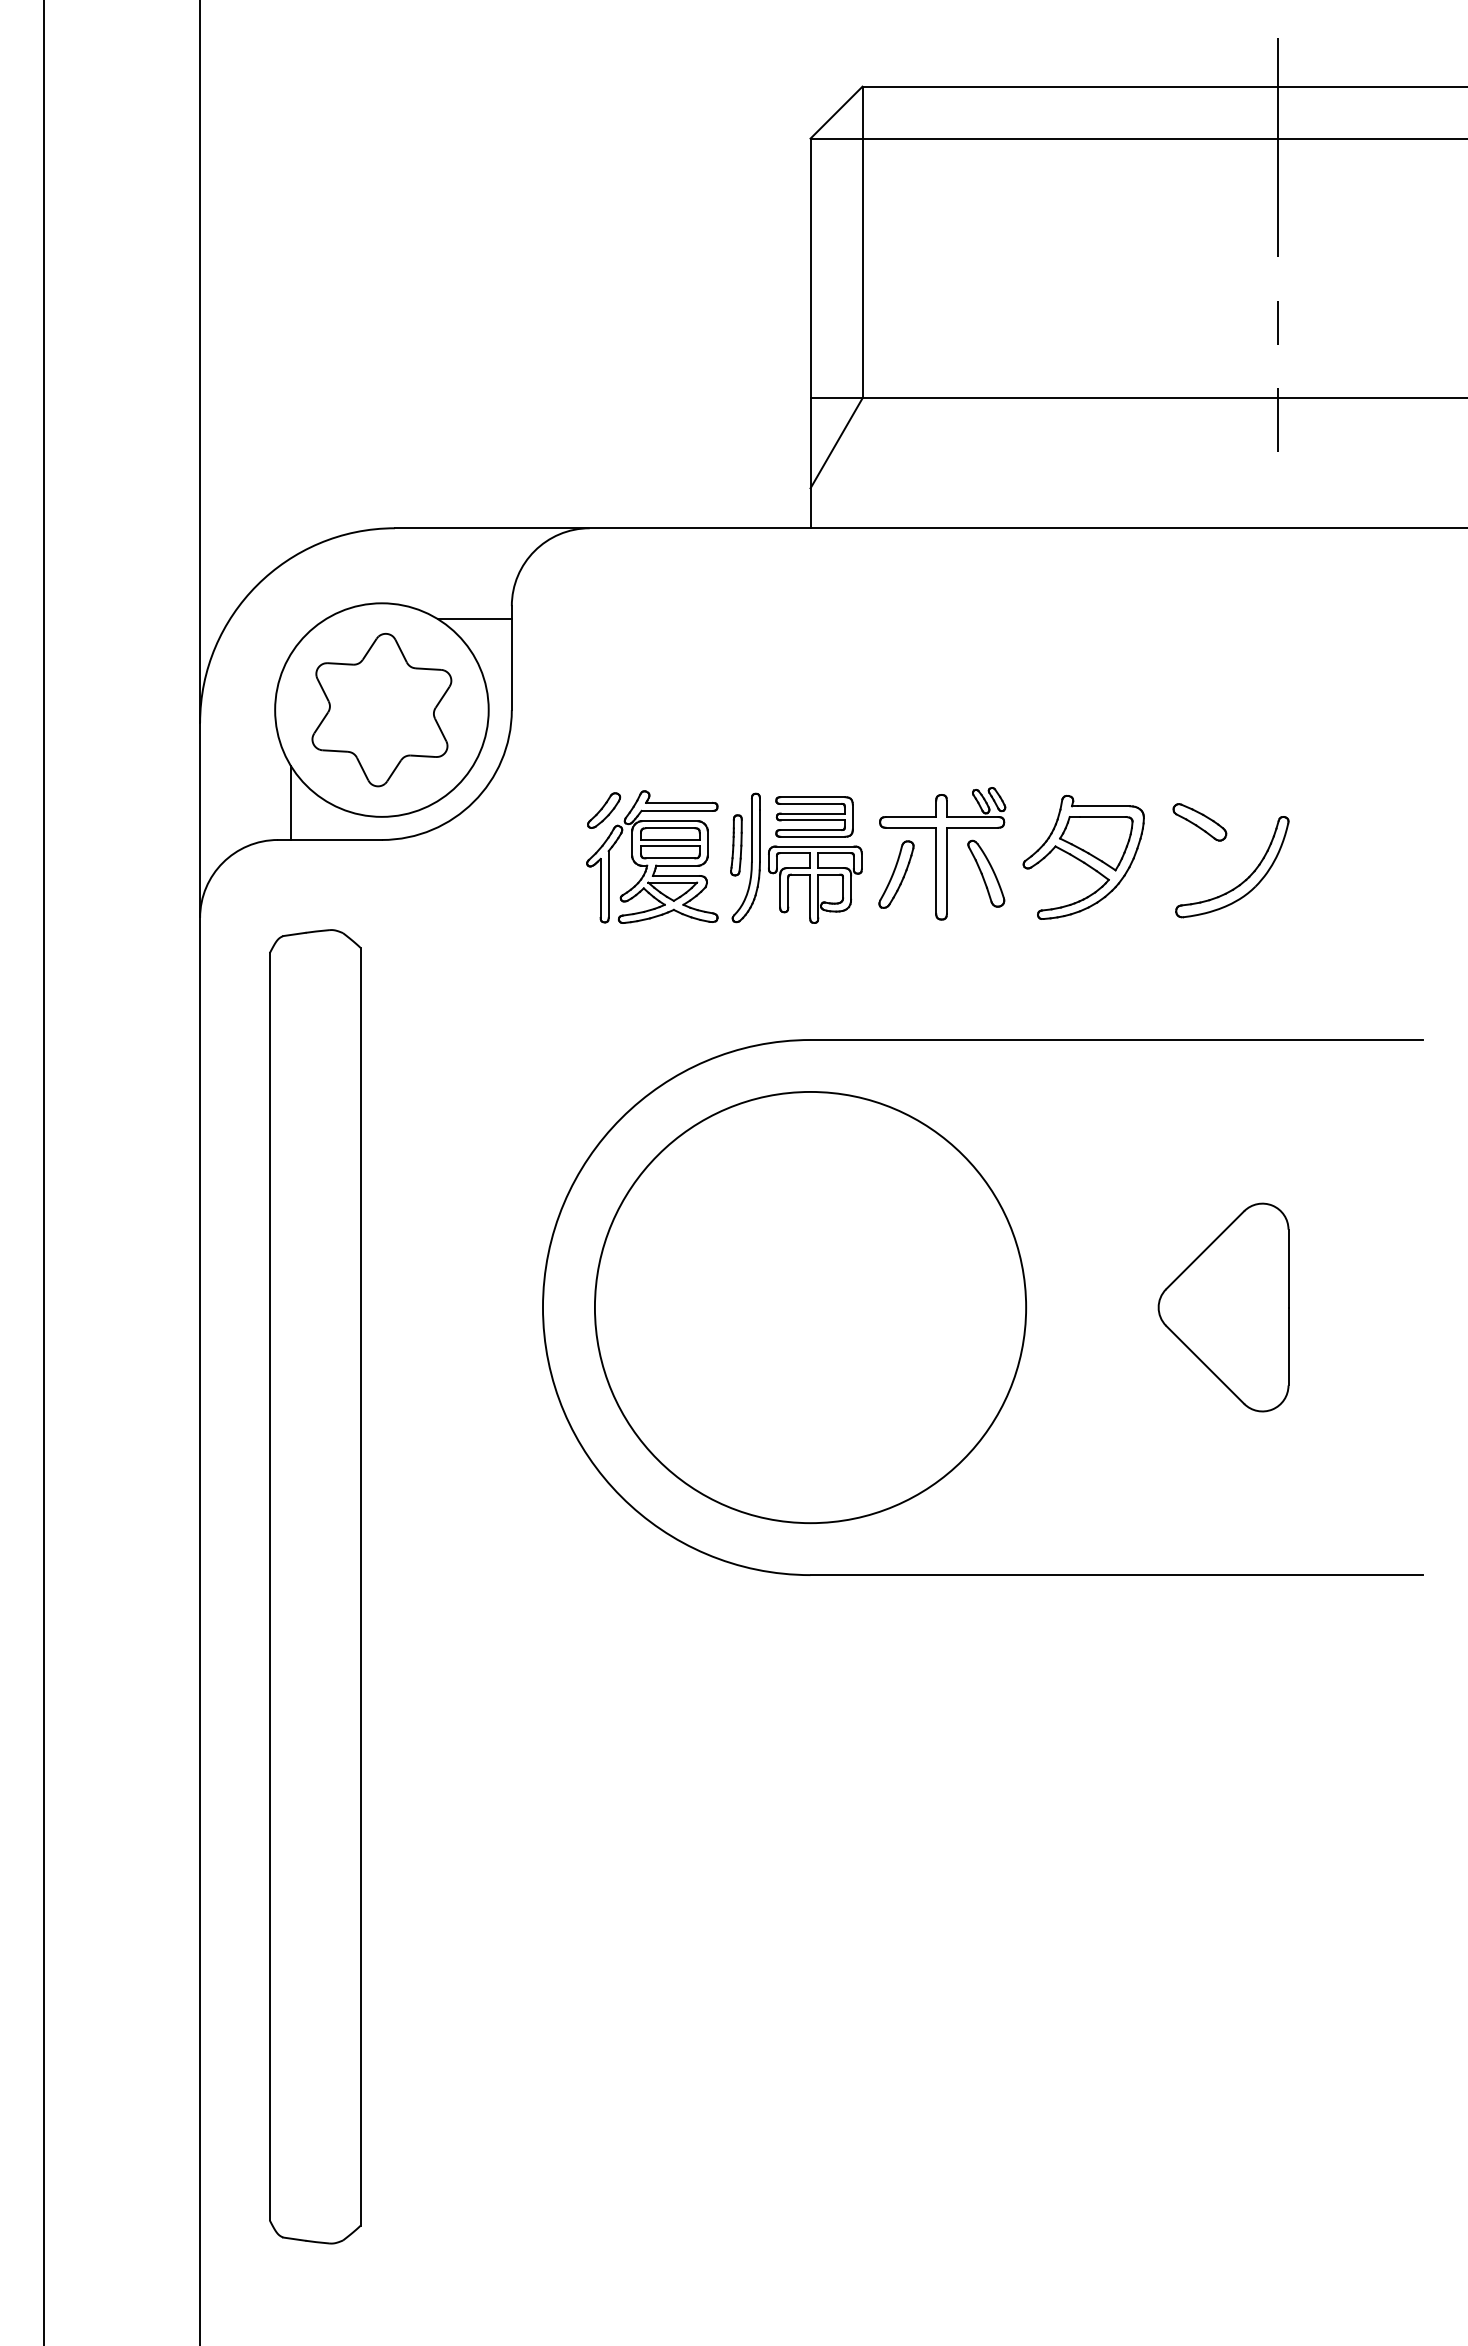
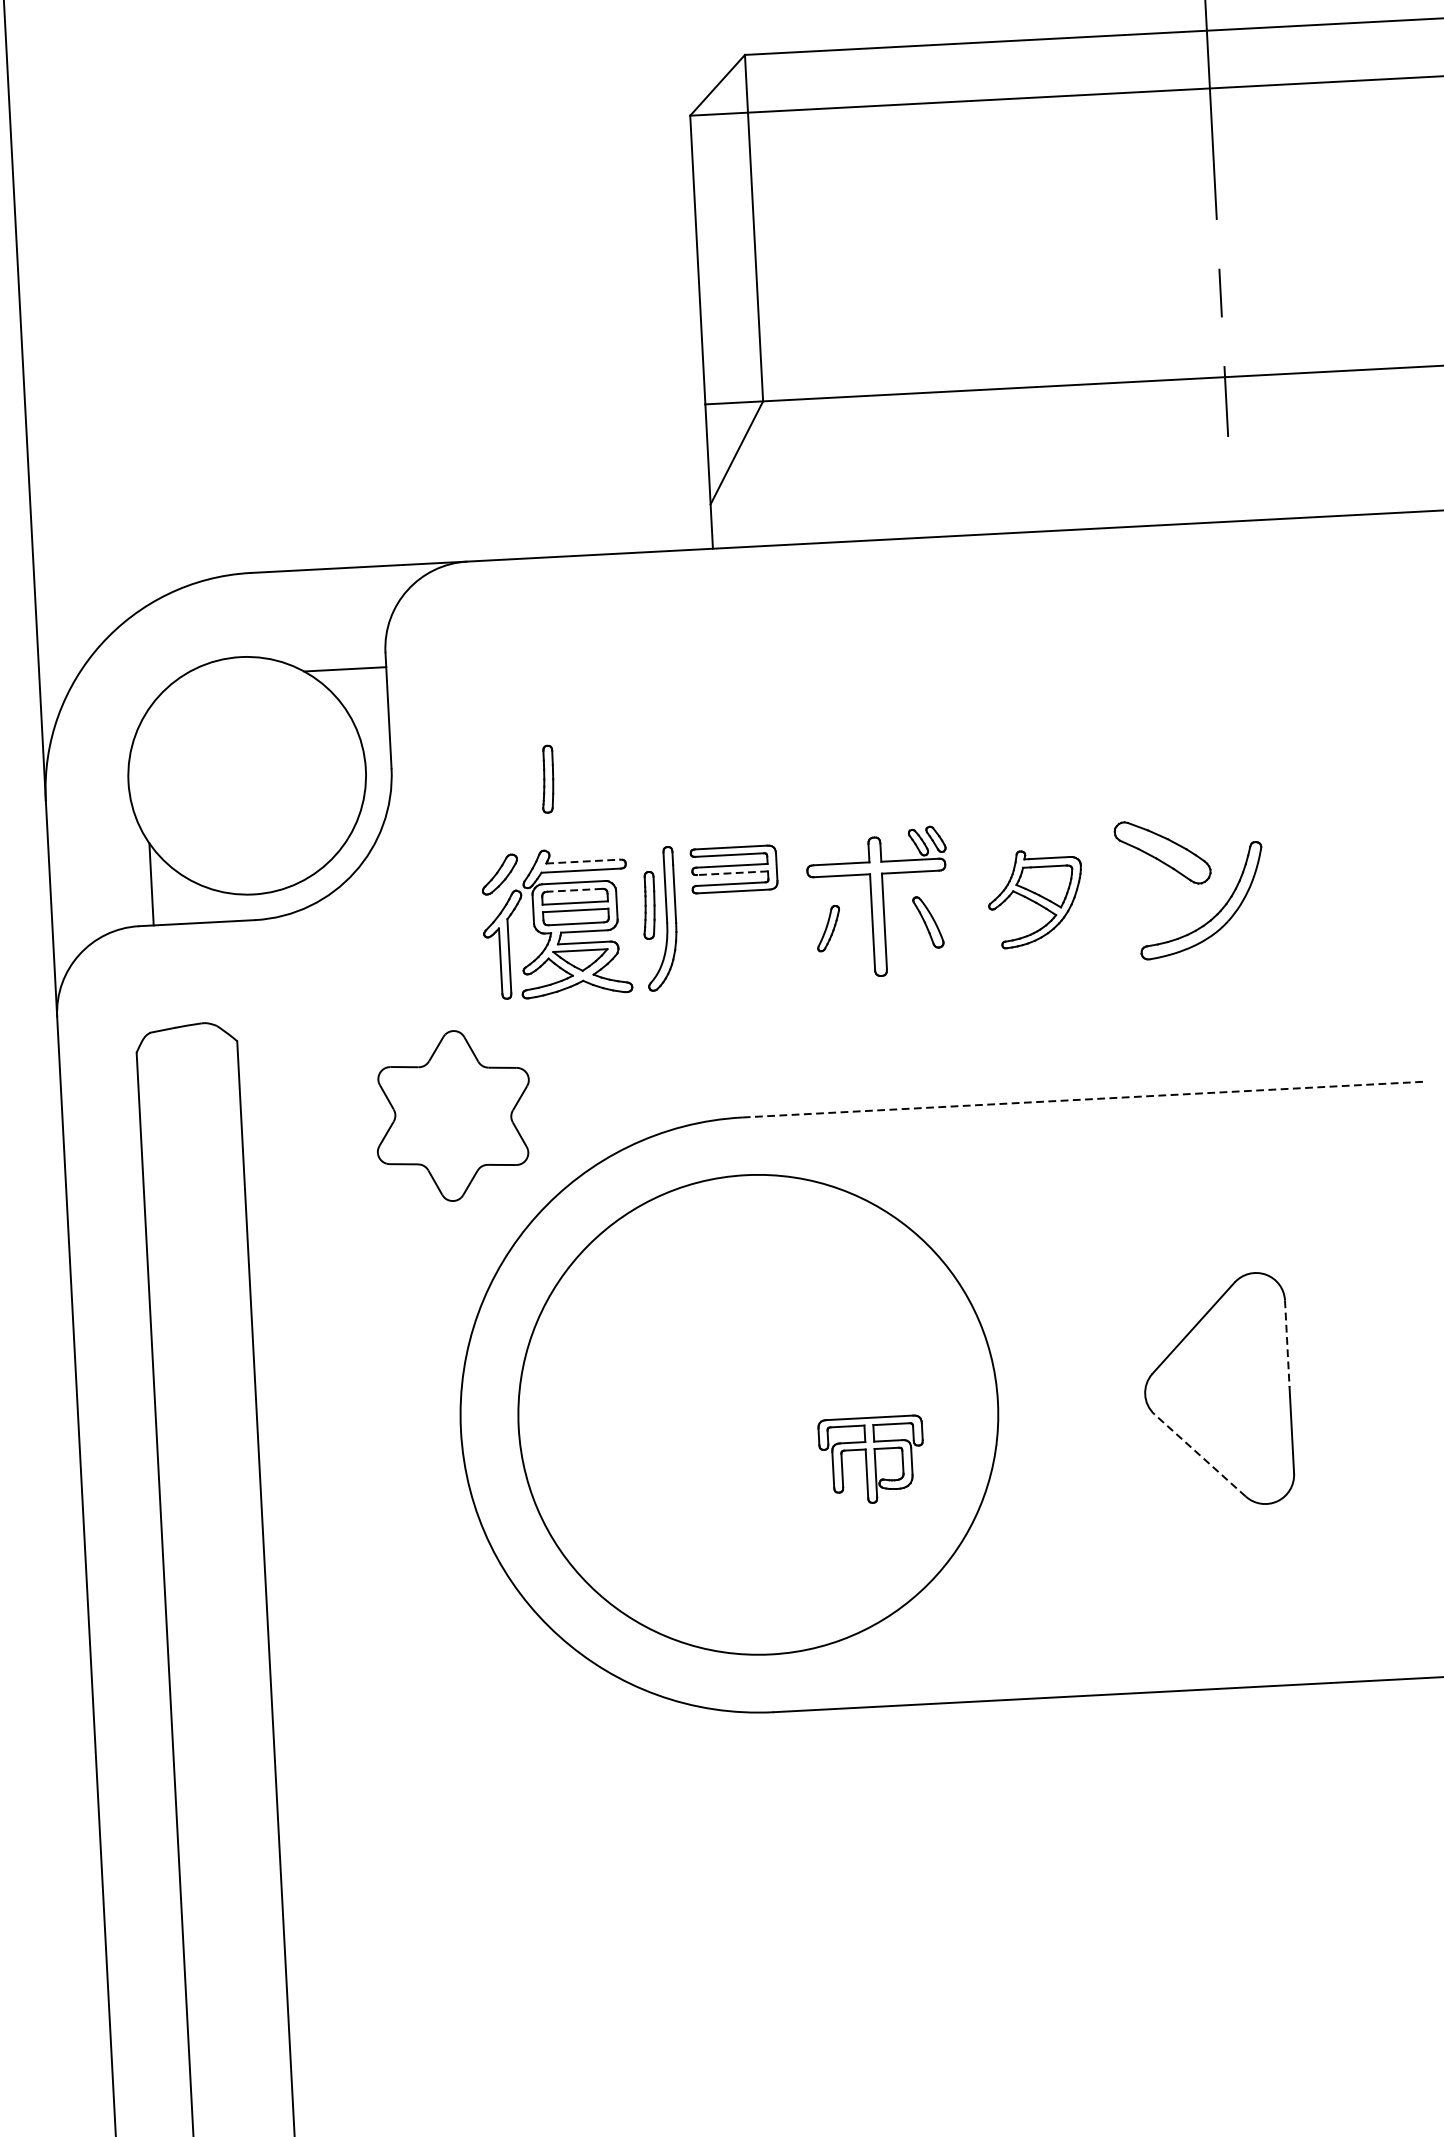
part: (381, 710) -> (452, 1116), moved
part: (651, 727) -> (547, 779), added
line: (680, 802) -> (584, 861), solid -> dashed
line: (812, 820) -> (732, 873), solid -> dashed
part: (1199, 822) -> (1162, 853), size x1.6
line: (670, 828) -> (574, 890), solid -> dashed
part: (1083, 857) -> (1035, 898), size x0.7
part: (986, 873) -> (928, 922), size x0.7
part: (896, 874) -> (828, 928), size x0.6
part: (815, 884) -> (872, 1460), moved
line: (1117, 1040) -> (1083, 1100), solid -> dashed
line: (1288, 1268) -> (1287, 1343), solid -> dashed
line: (1204, 1364) -> (1199, 1455), solid -> dashed

